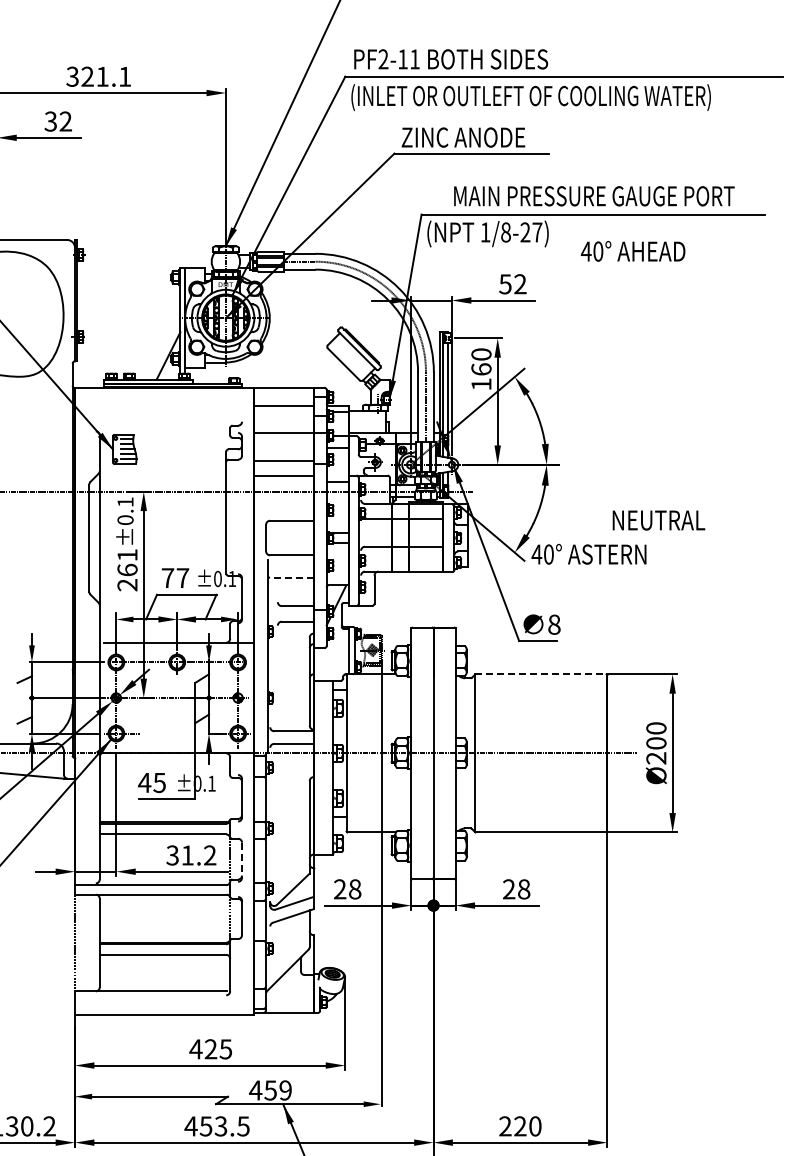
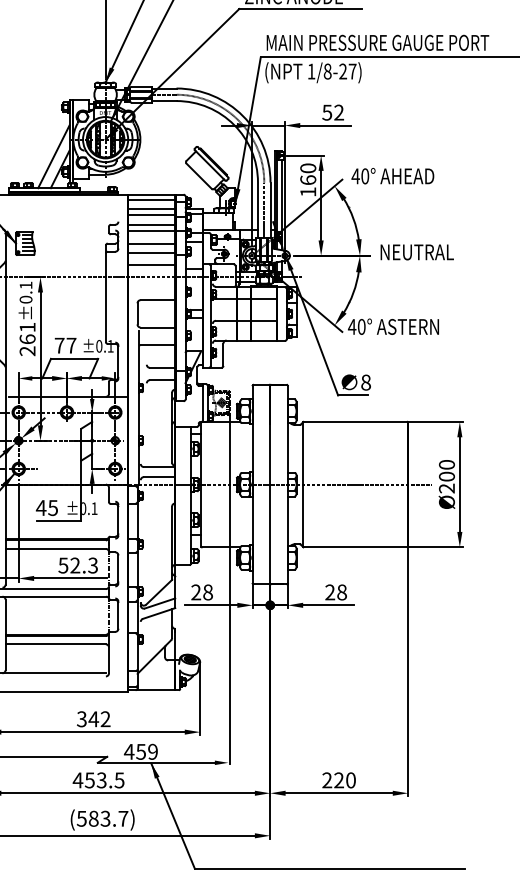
text: (594, 196) -> (378, 43), moved
text: (633, 251) -> (393, 176), moved
line: (160, 339) -> (53, 156), added
line: (283, 394) -> (151, 200), added
line: (283, 413) -> (151, 215), added
line: (283, 425) -> (151, 224), added
line: (283, 449) -> (151, 243), added
text: (658, 520) -> (416, 252), moved
line: (291, 577) -> (157, 345), dashed -> solid
line: (541, 674) -> (355, 422), dashed -> solid
text: (191, 855) -> (78, 565), 31.2 -> 52.3
line: (242, 860) -> (118, 569), dashed -> solid
text: (210, 1049) -> (93, 719), 425 -> 342

